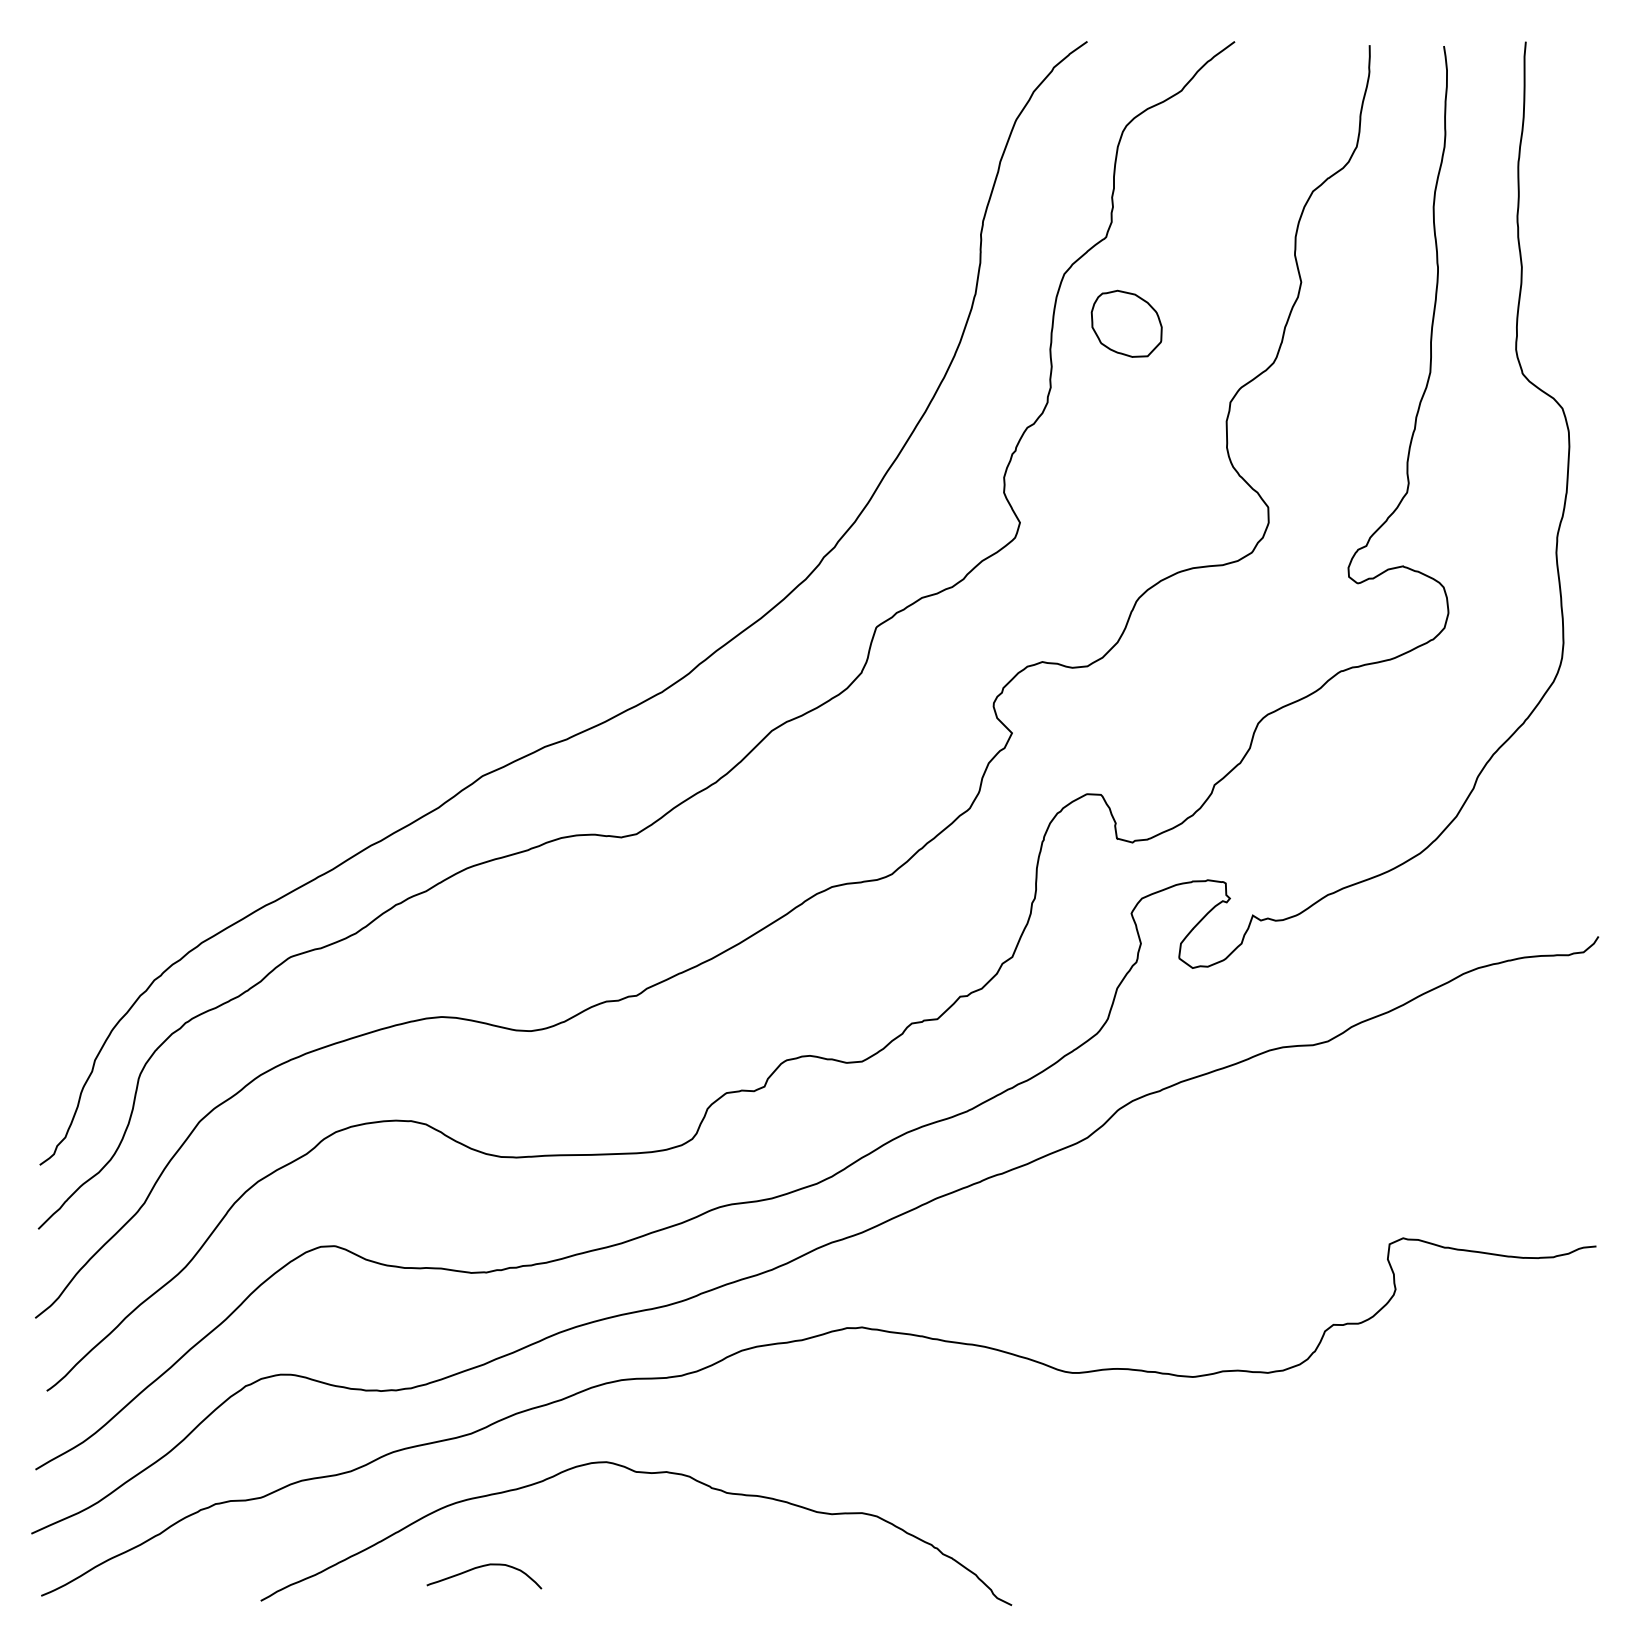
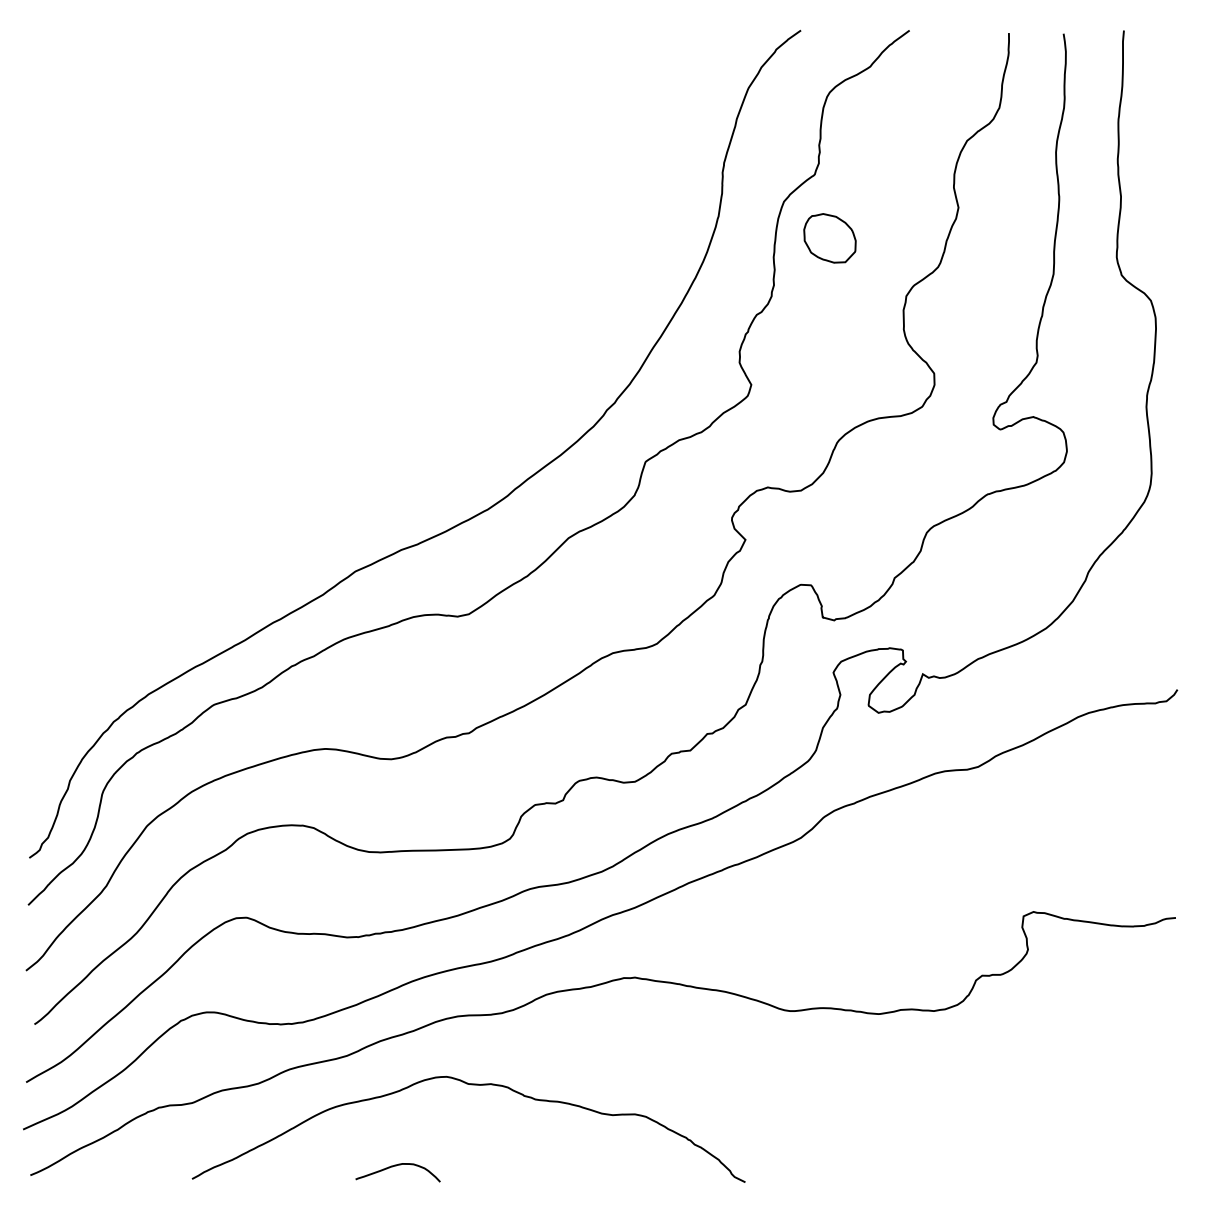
curve: (482, 1567) -> (396, 1166), moved

